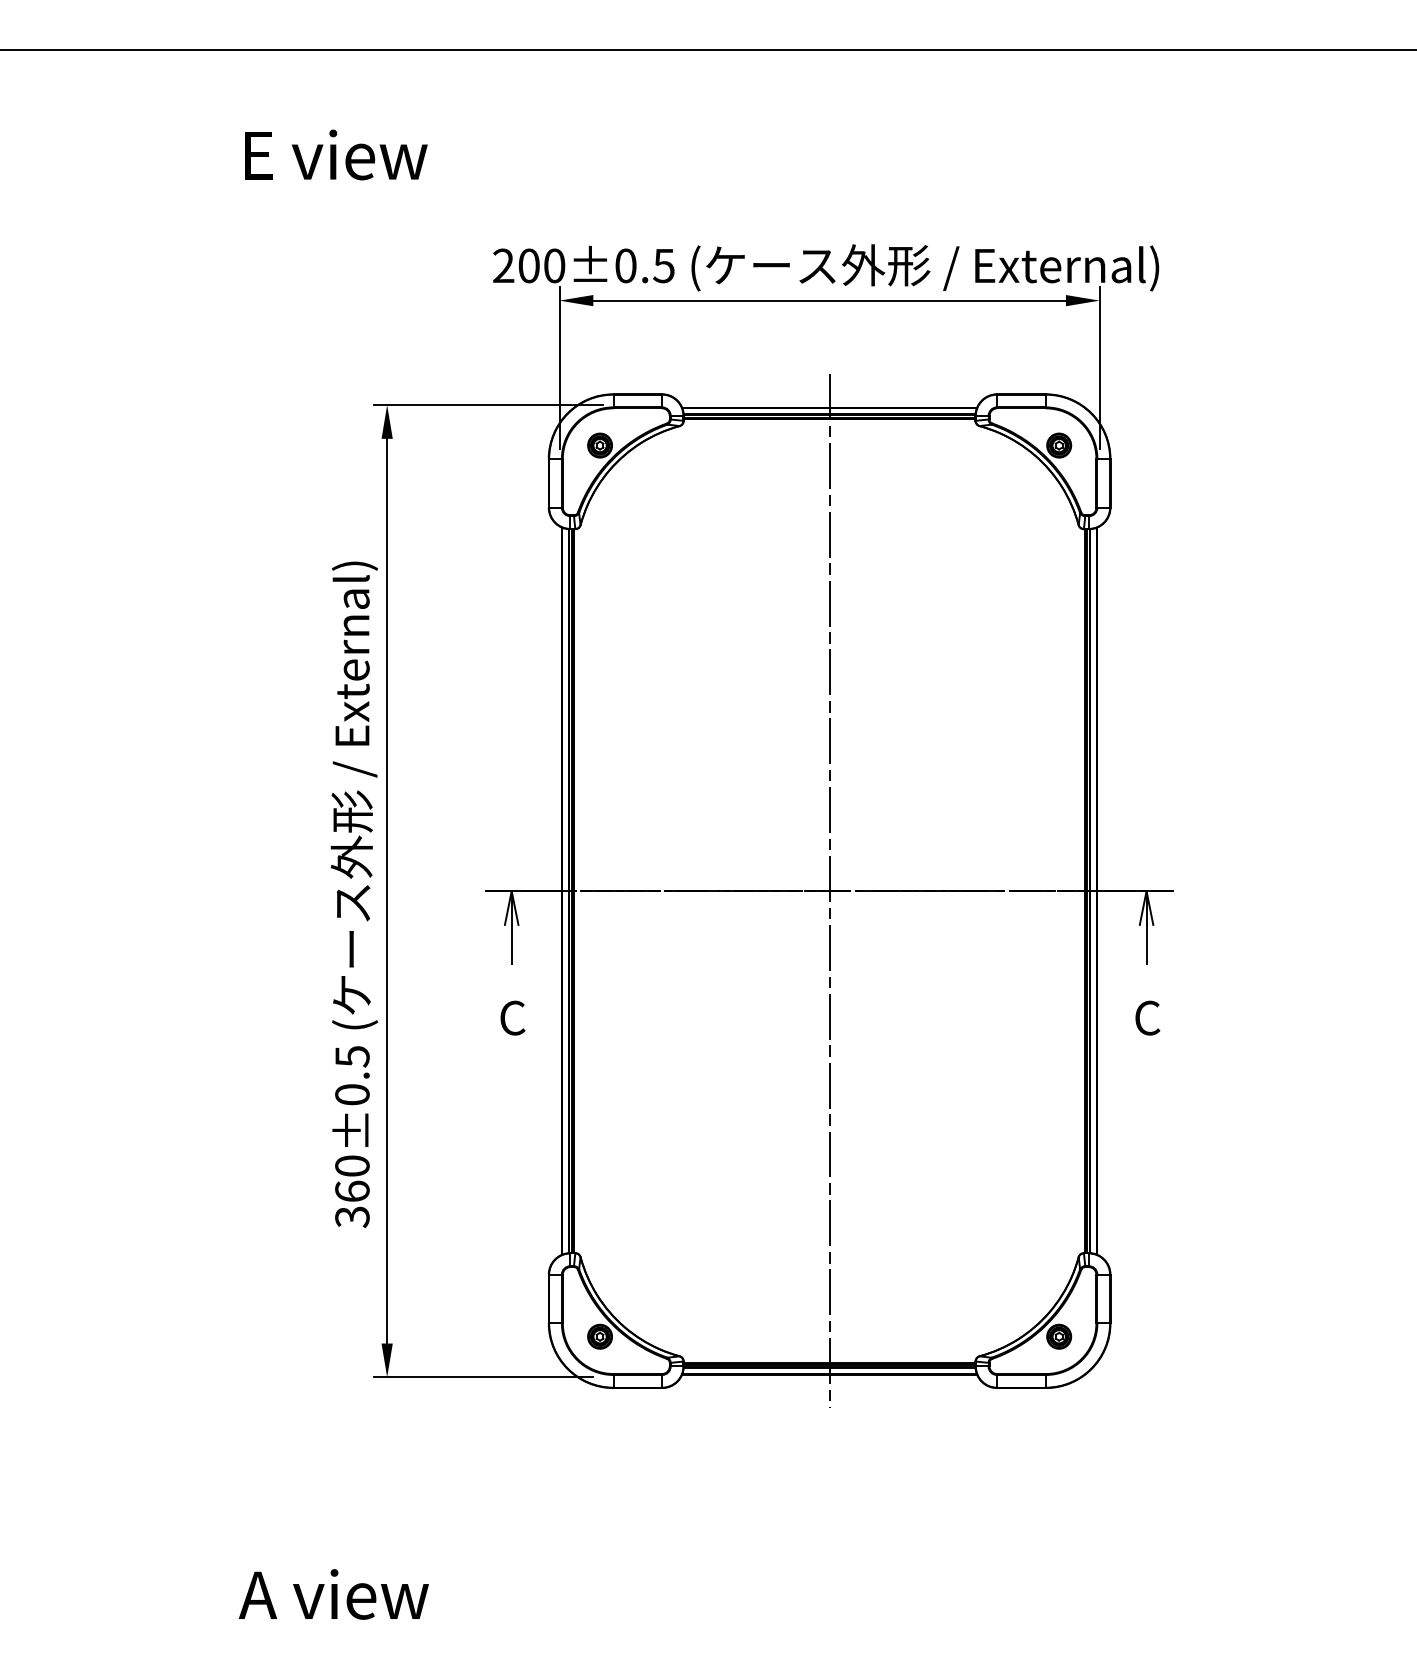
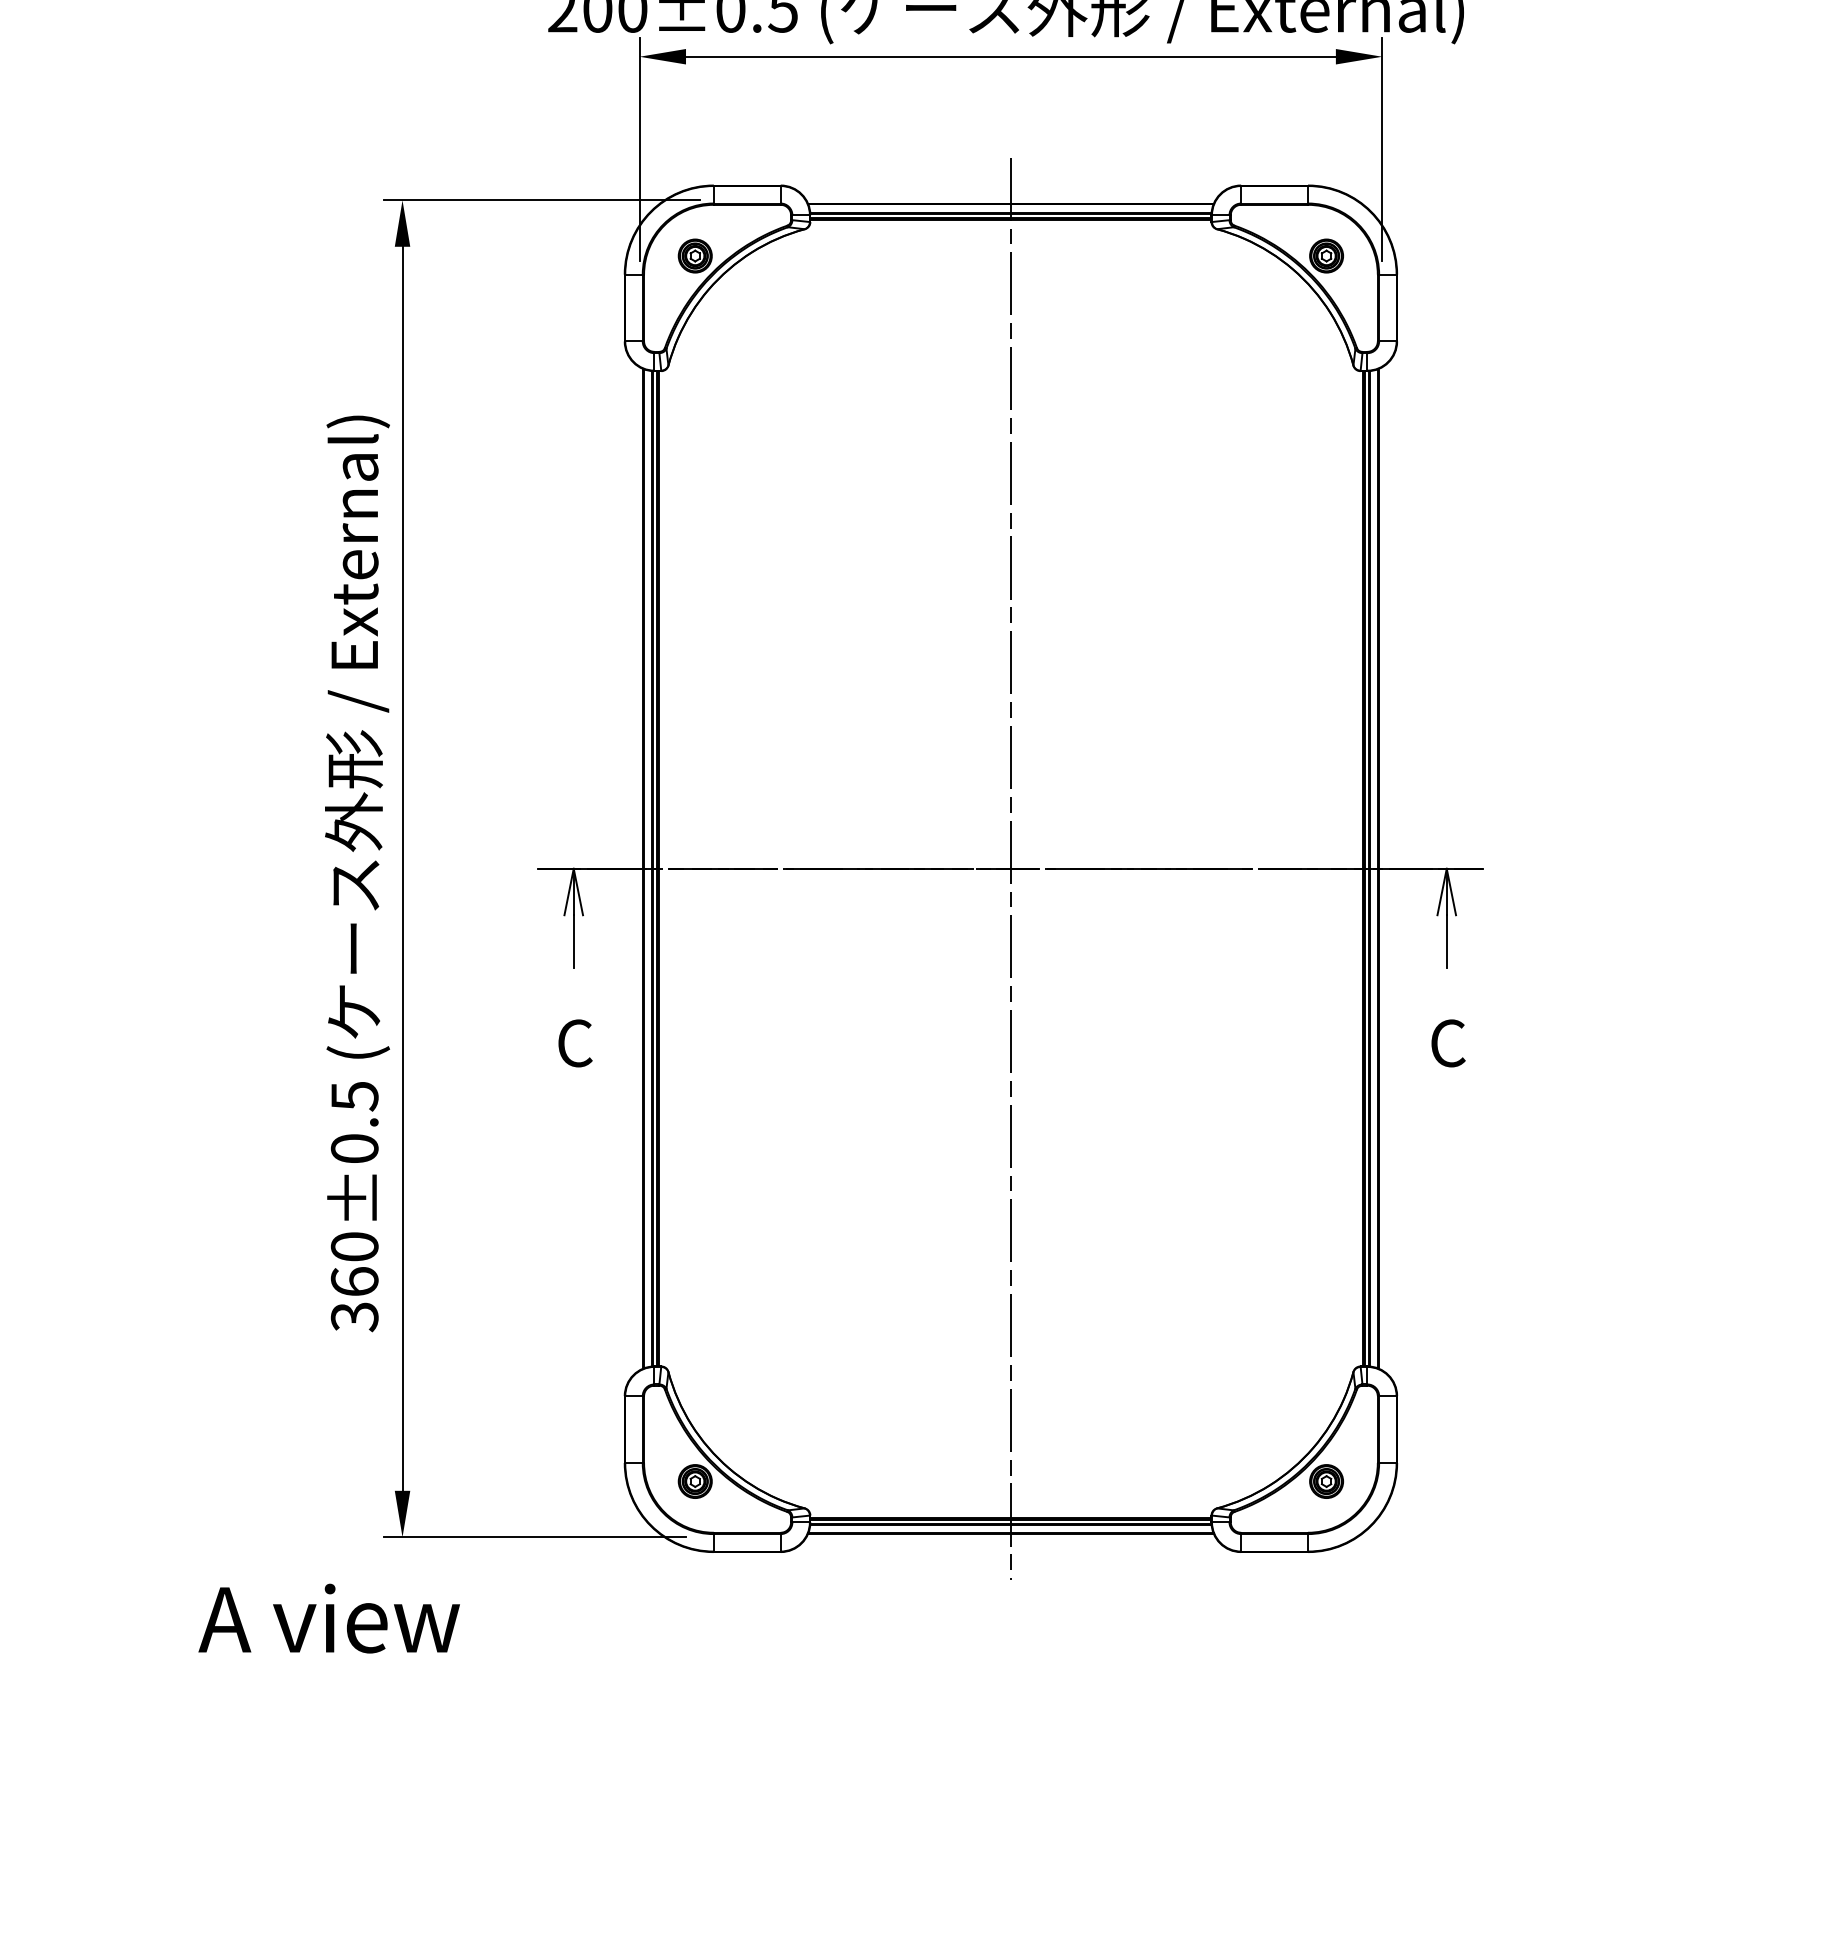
text: (333, 1594) -> (328, 1618), moved

